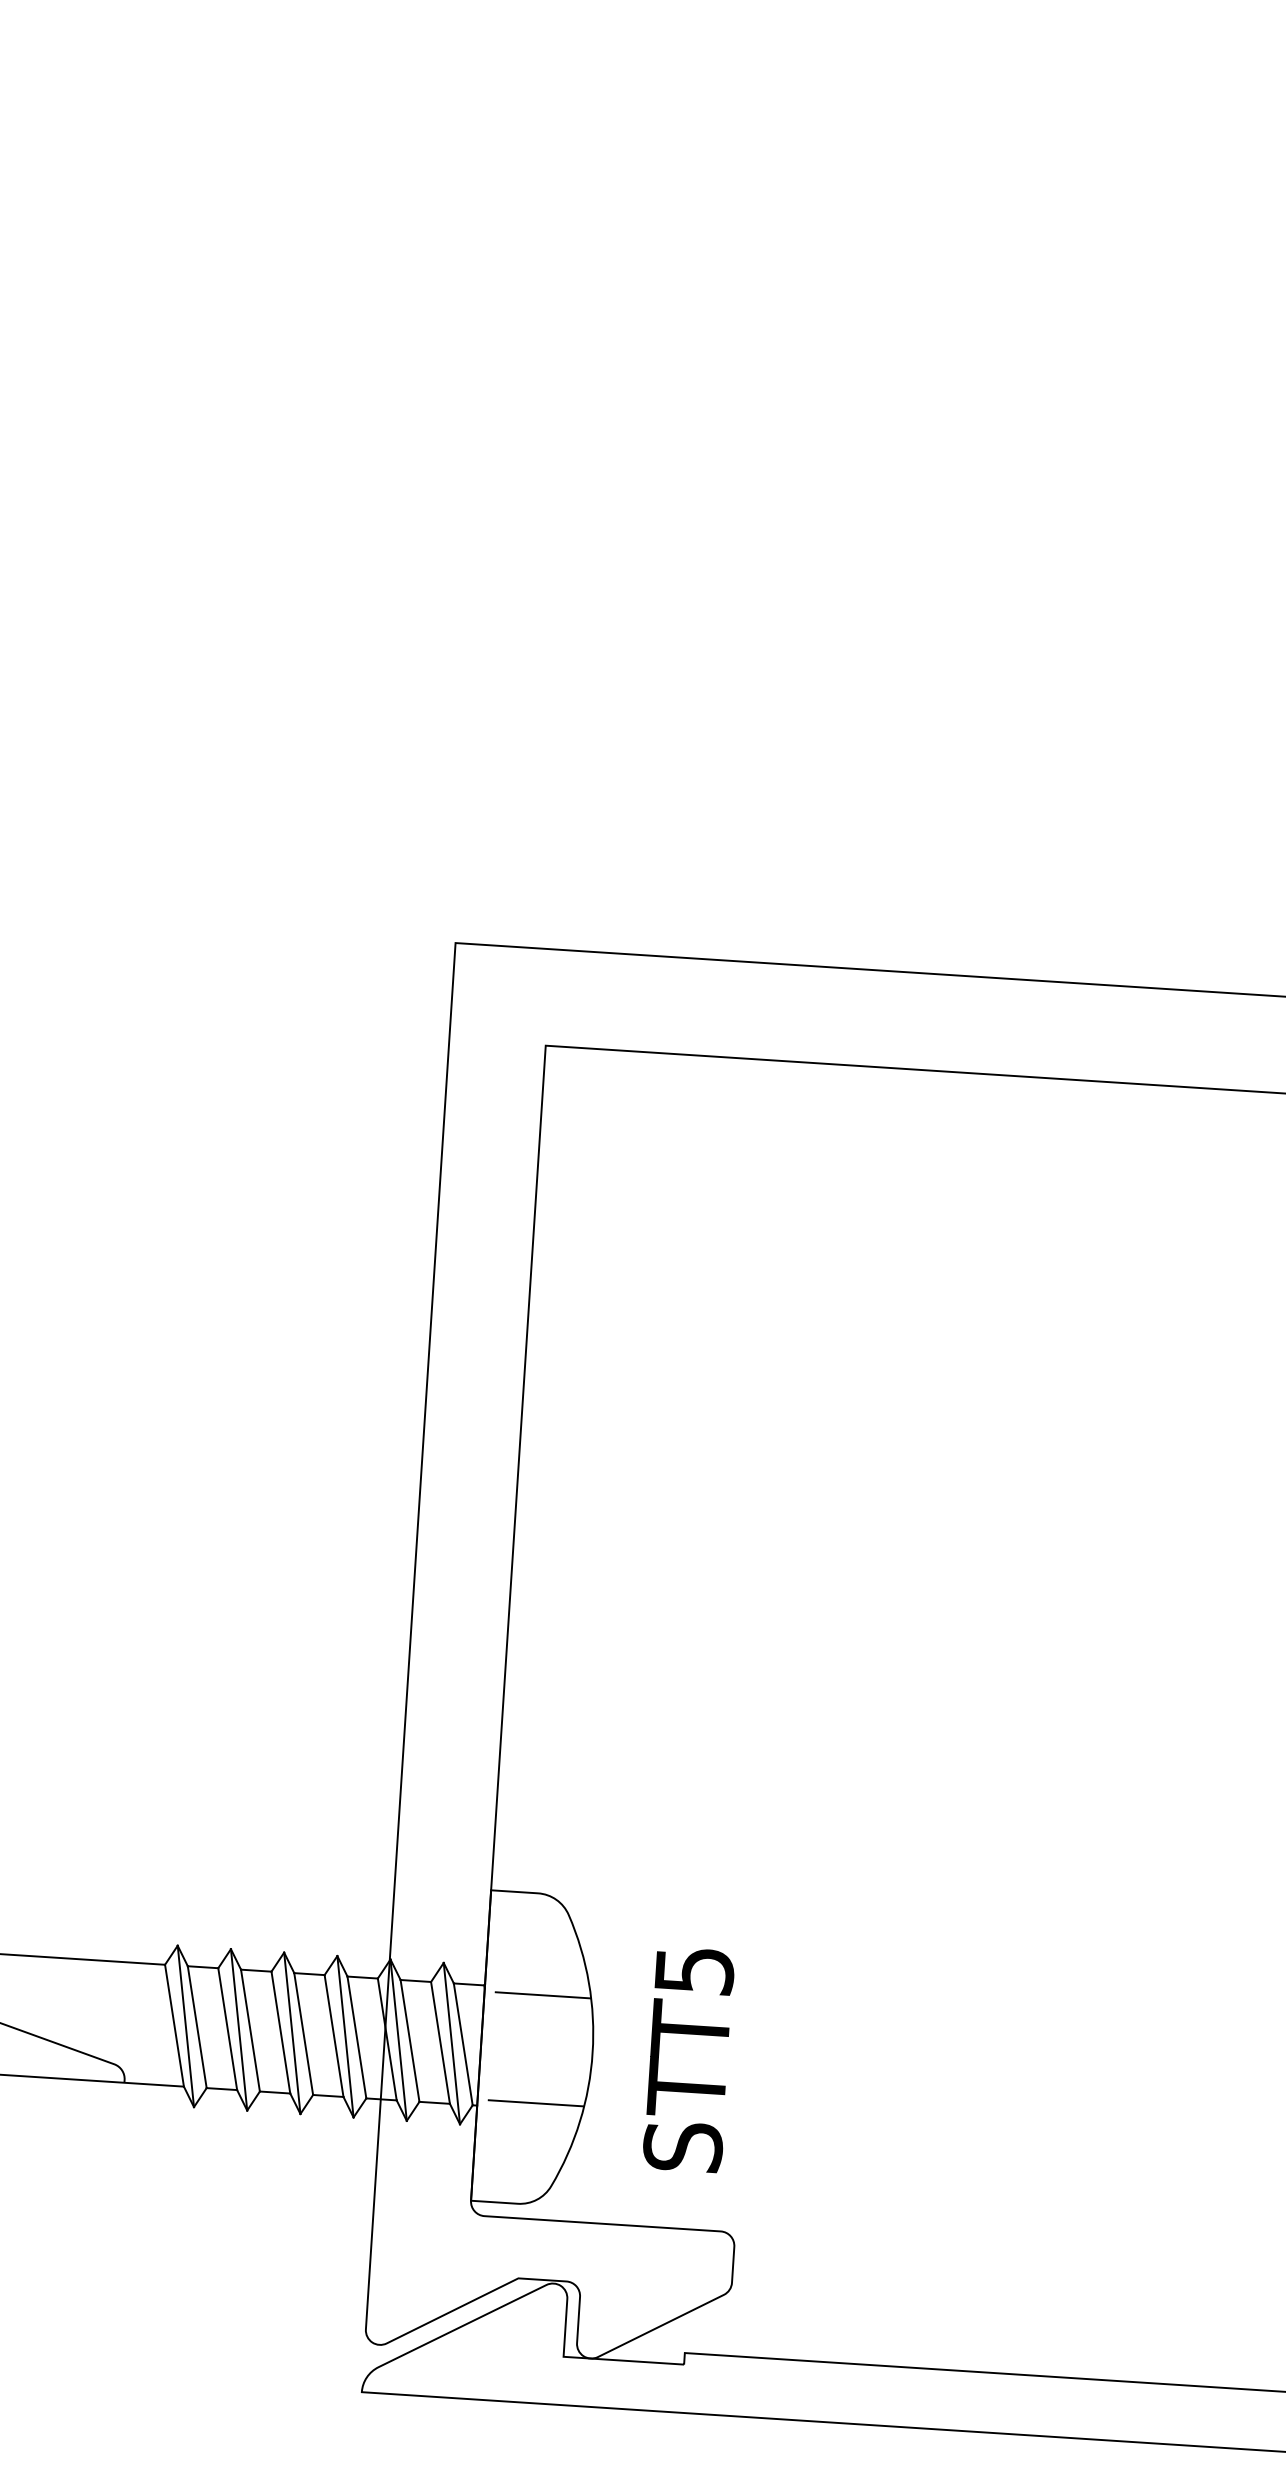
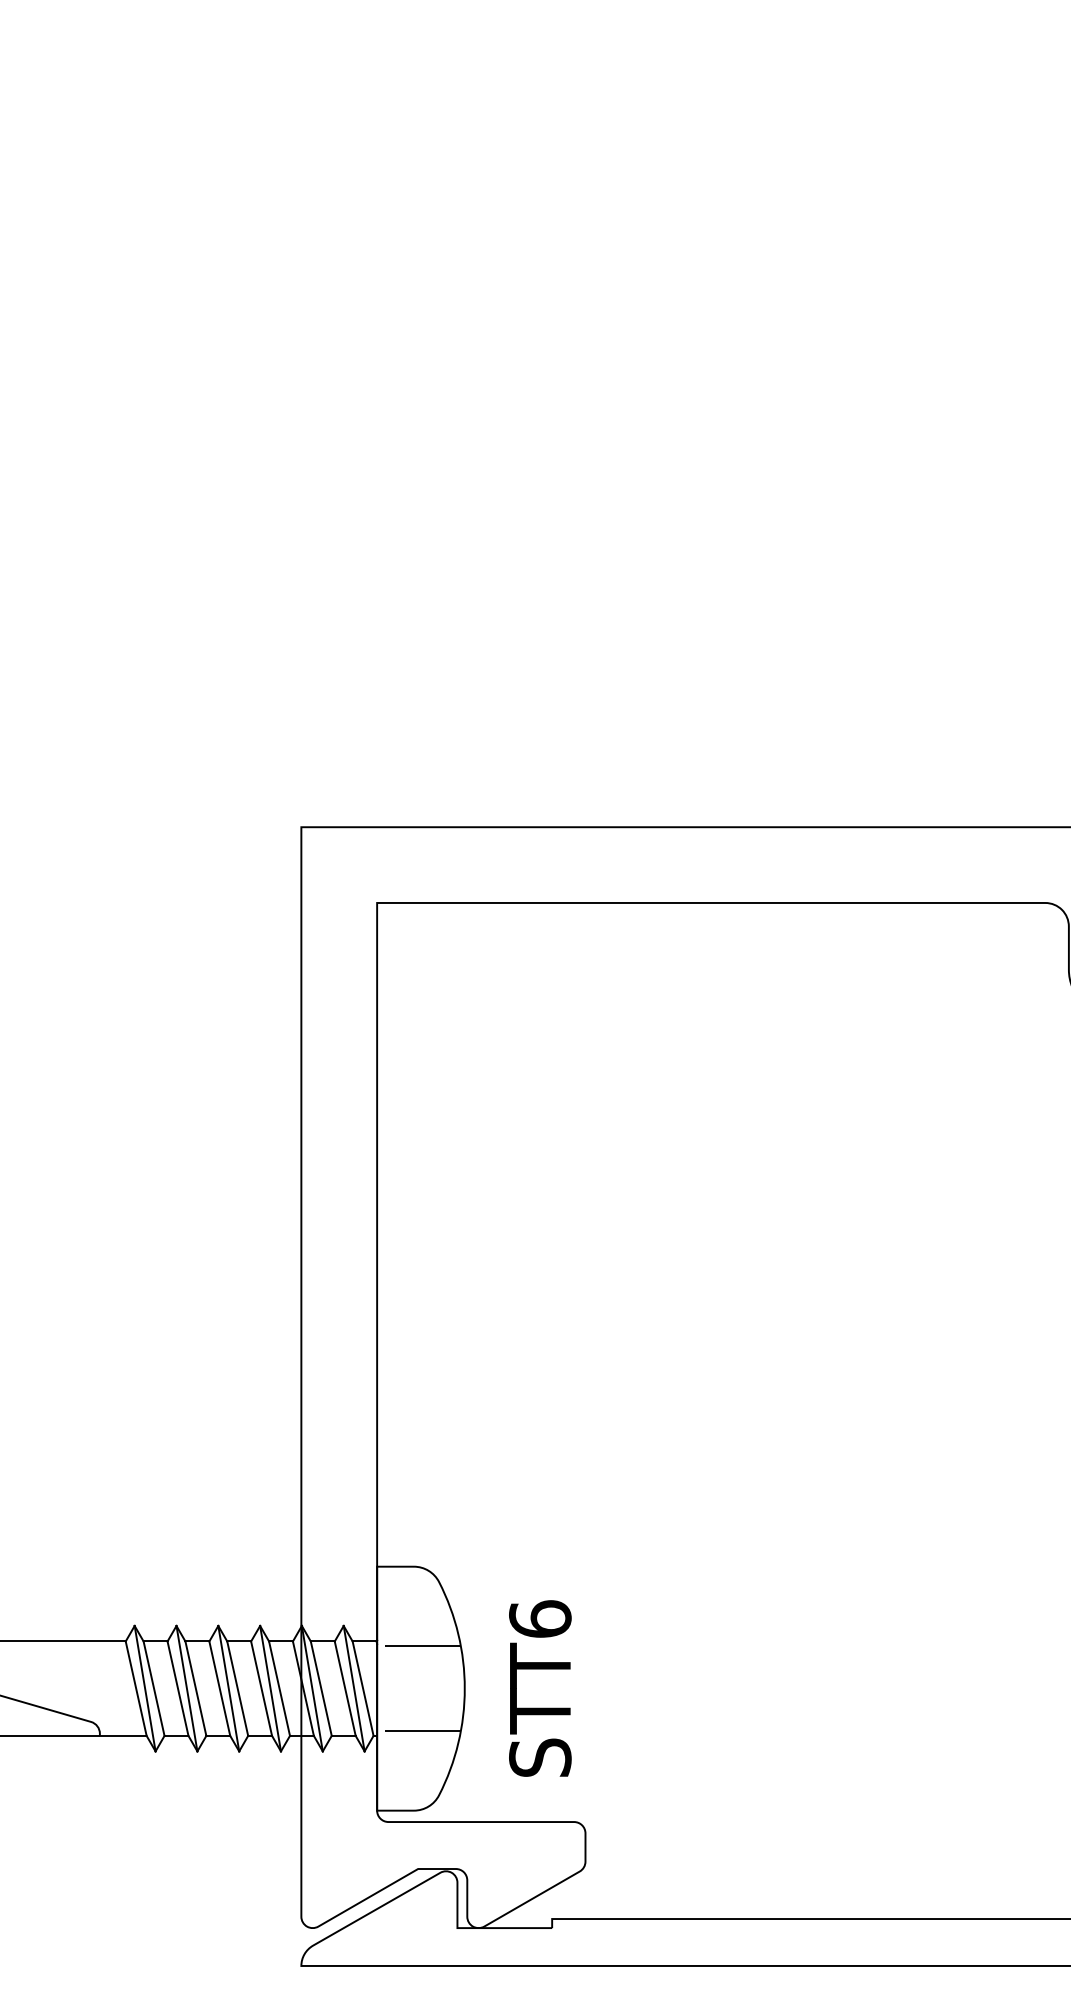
text: (694, 1969) -> (540, 1618), STT5 -> STT6

